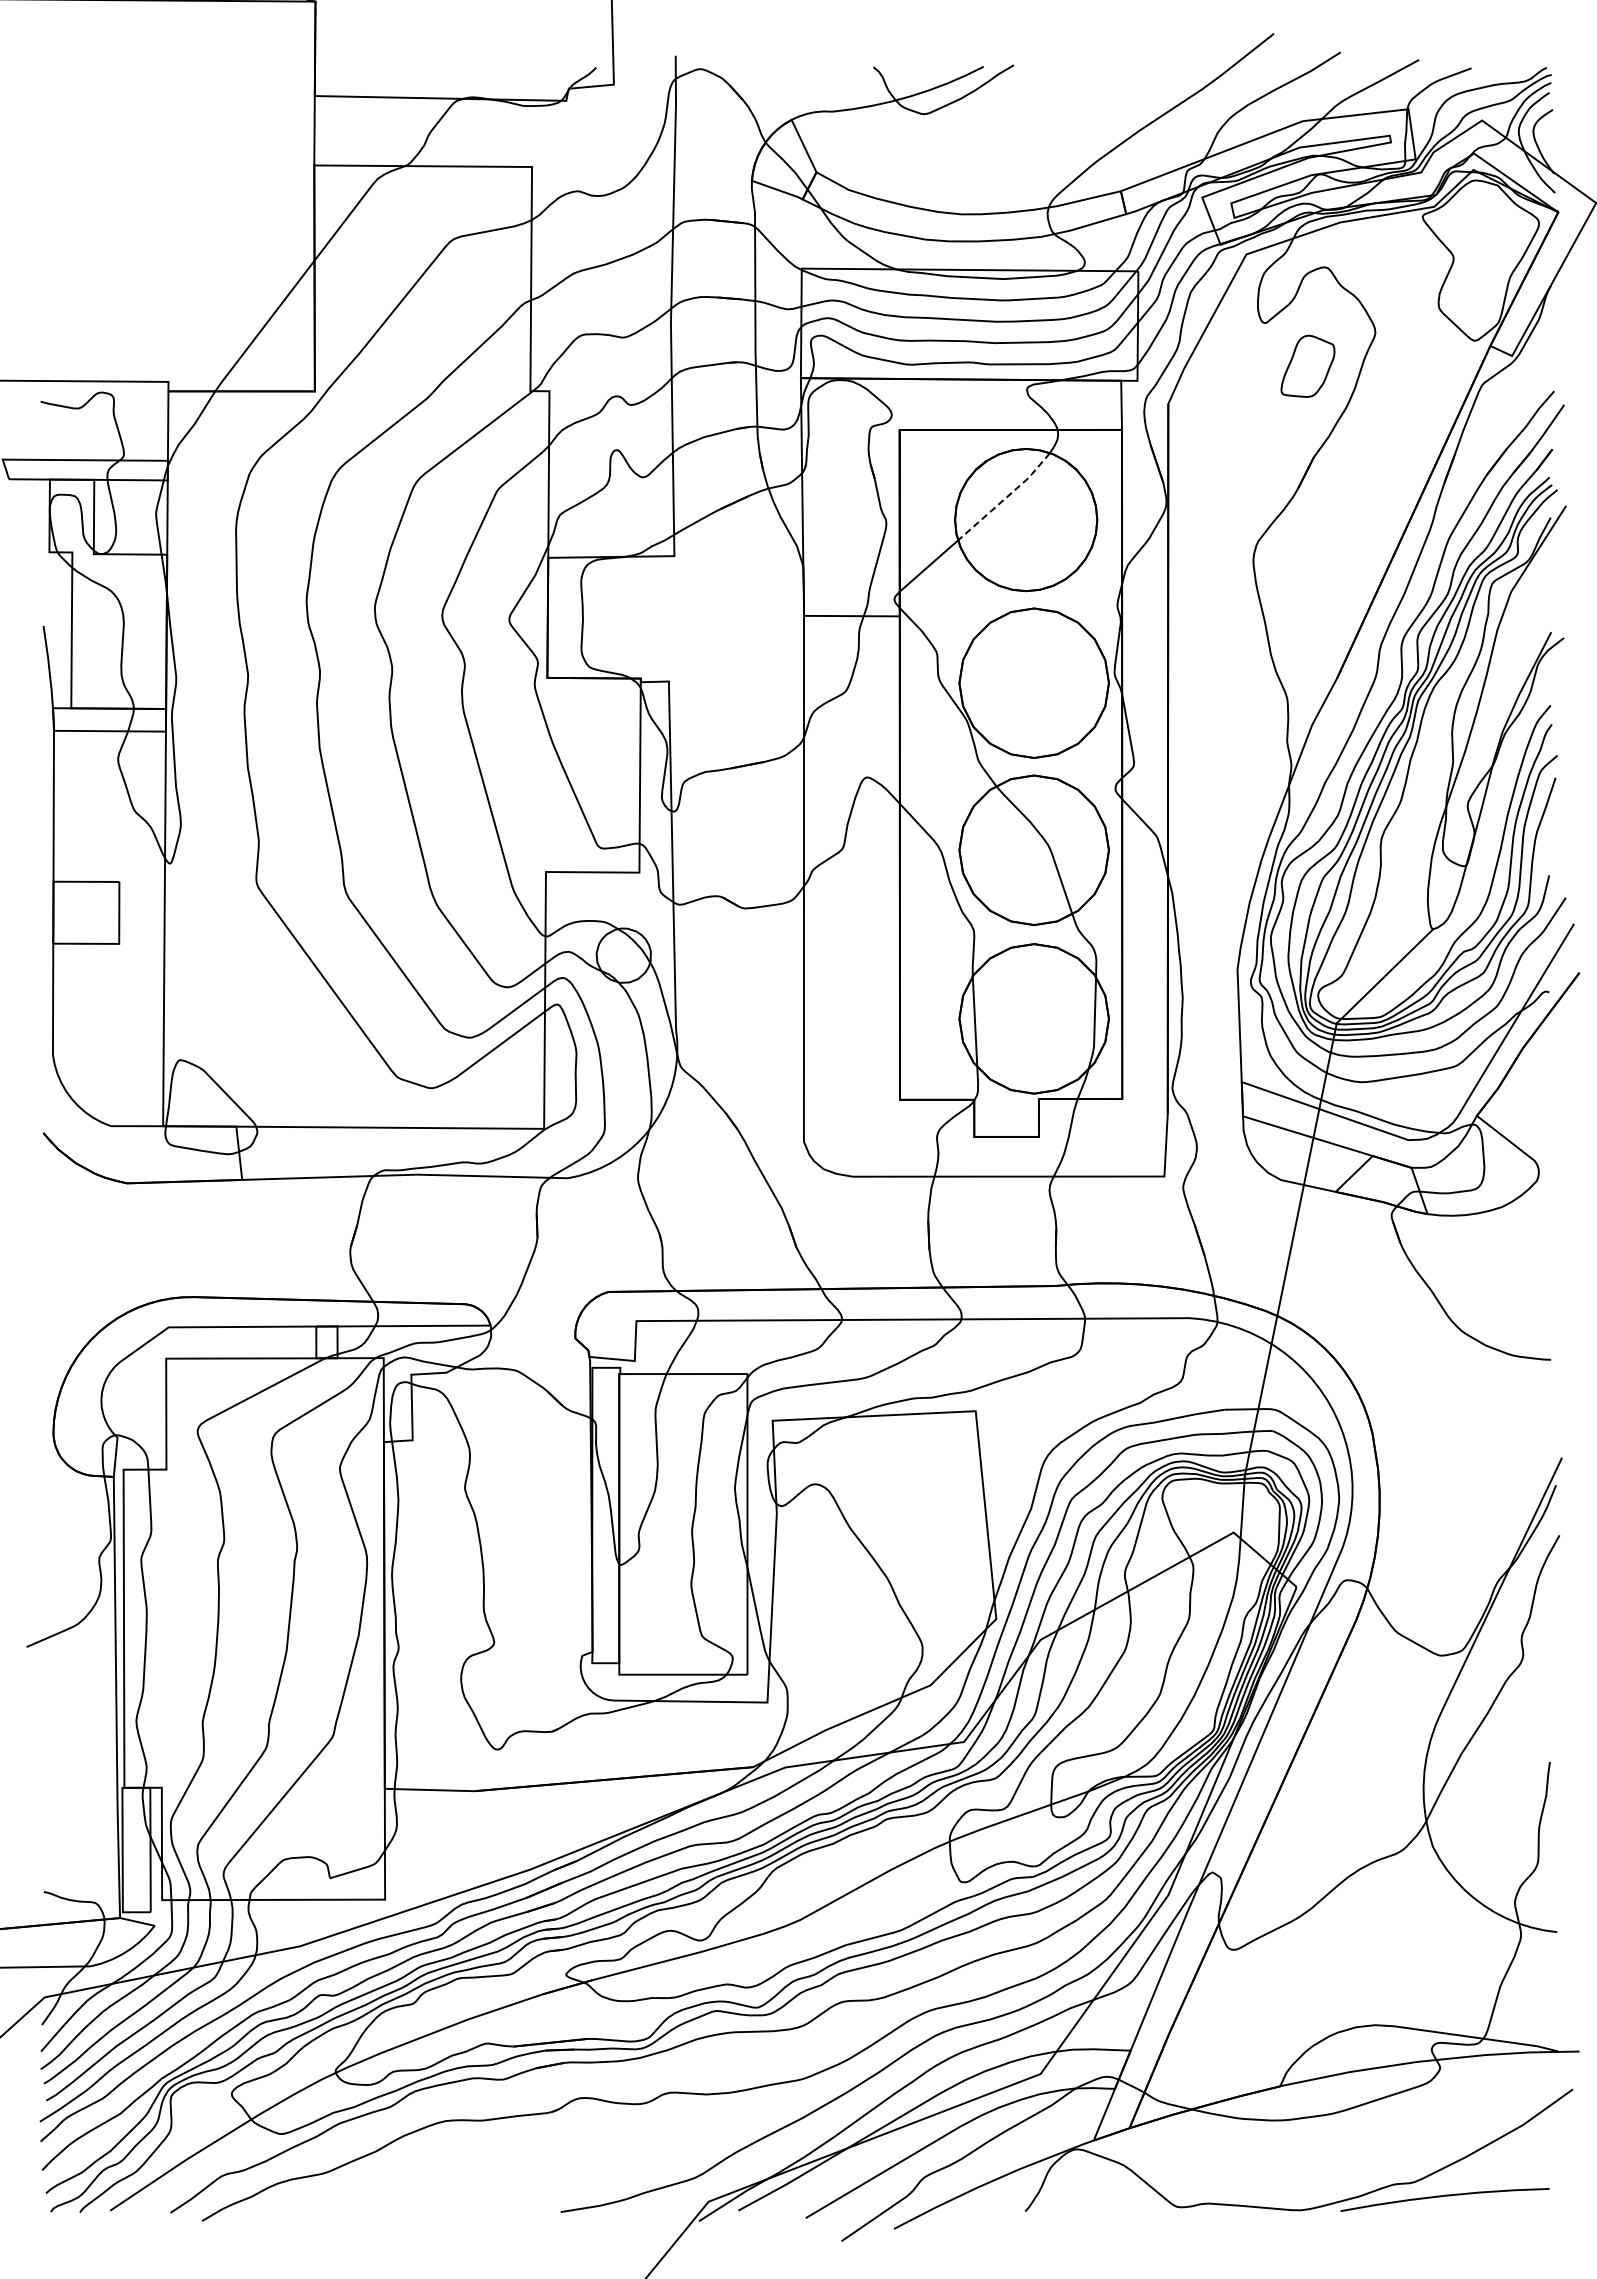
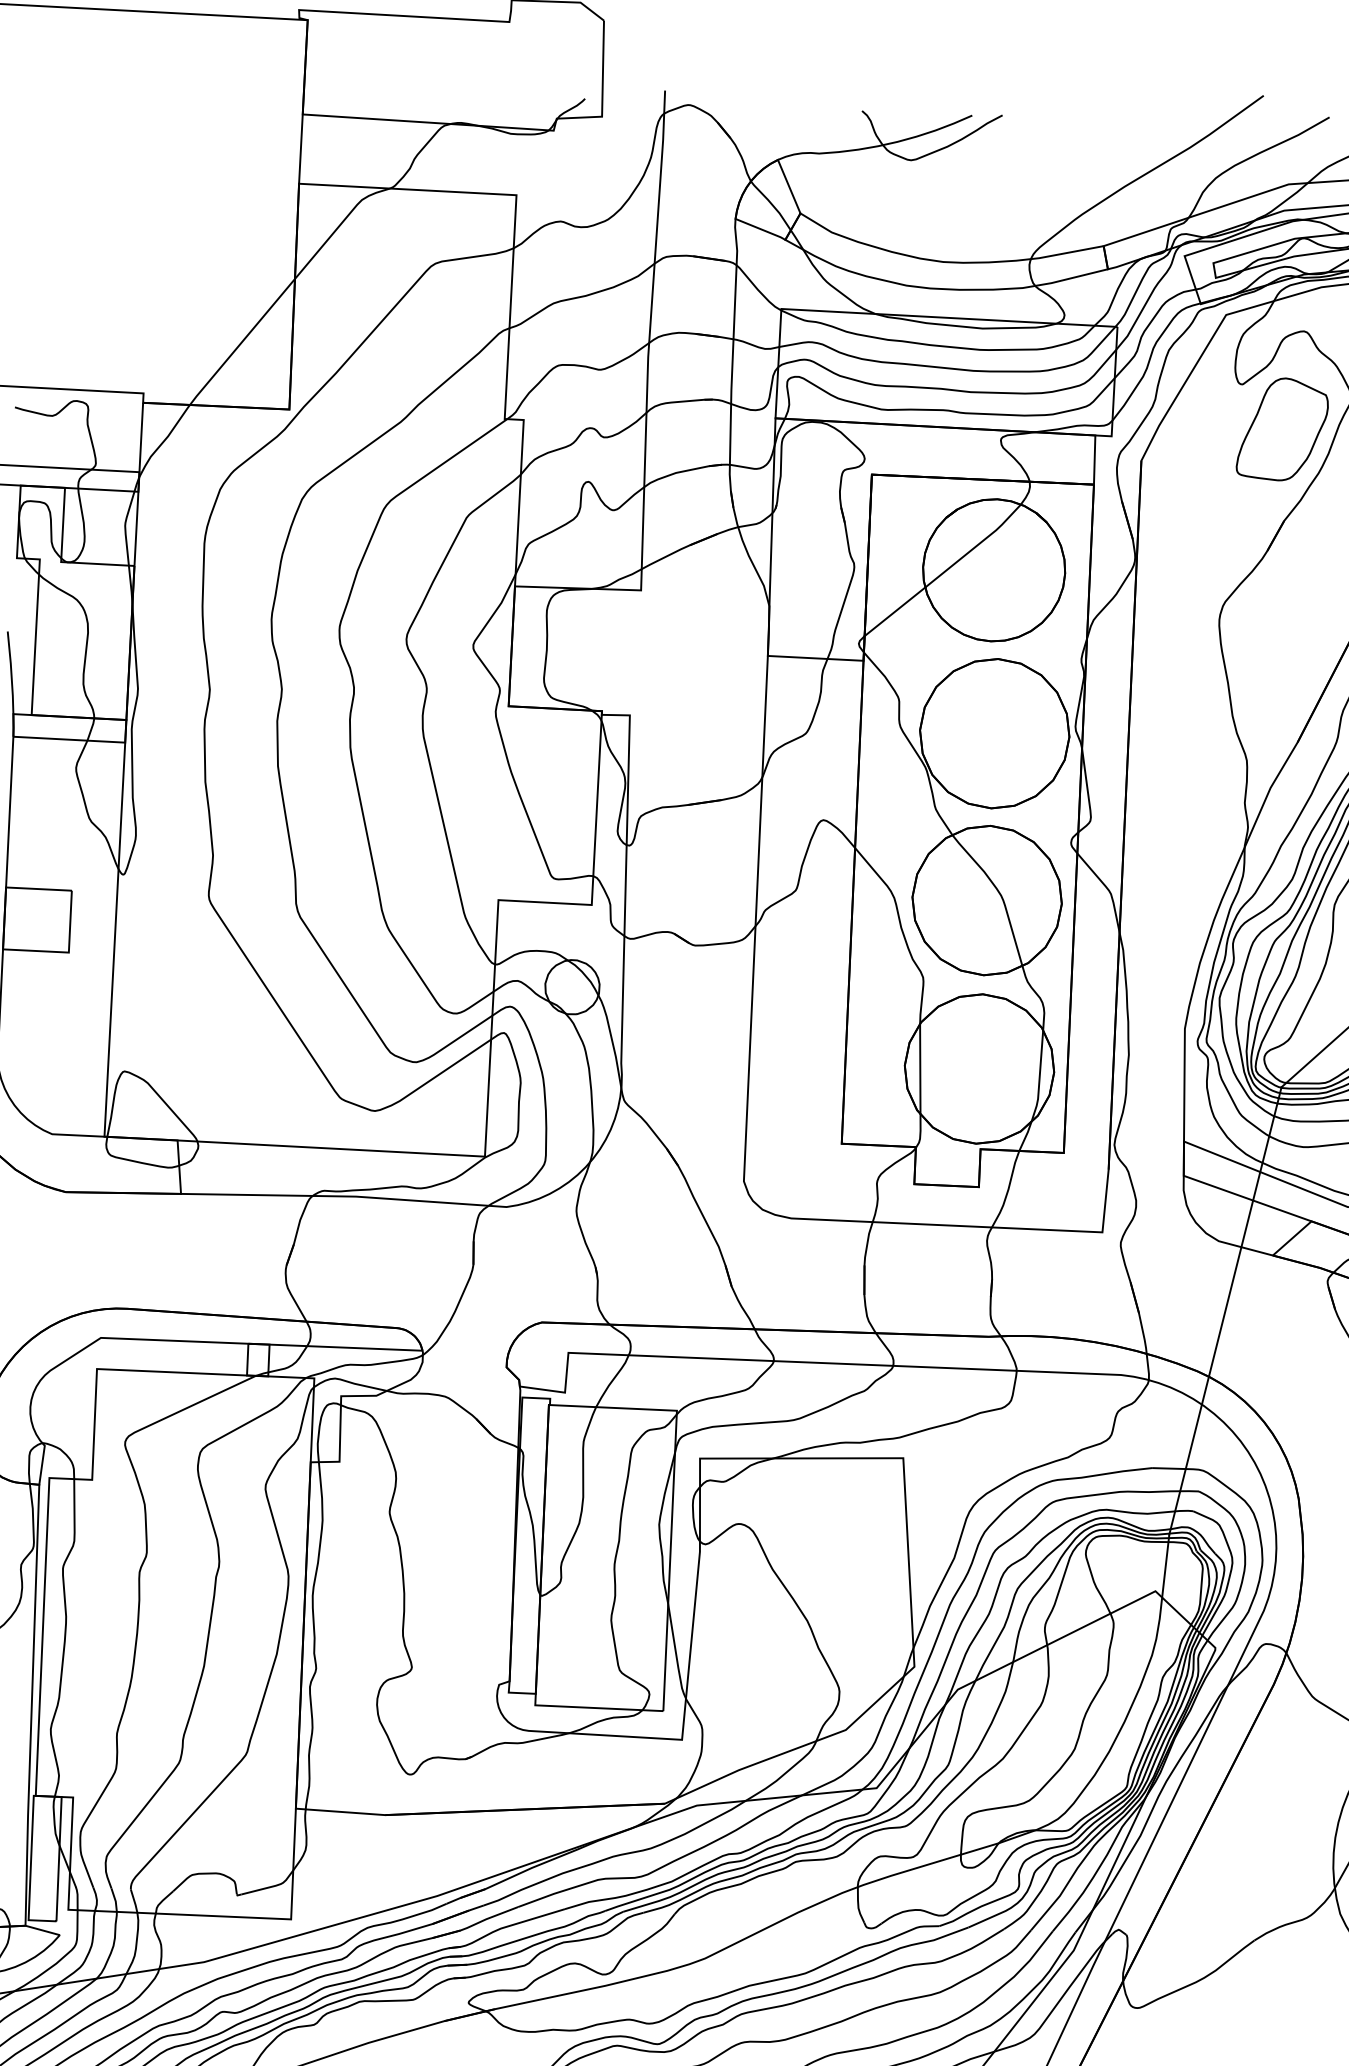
part: (1307, 366) -> (1282, 429), size x1.67
line: (1006, 497) -> (975, 546), dashed -> solid

